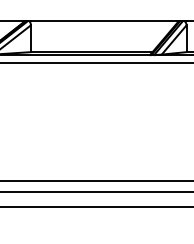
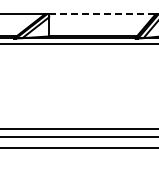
line: (103, 20) -> (101, 13), solid -> dashed

